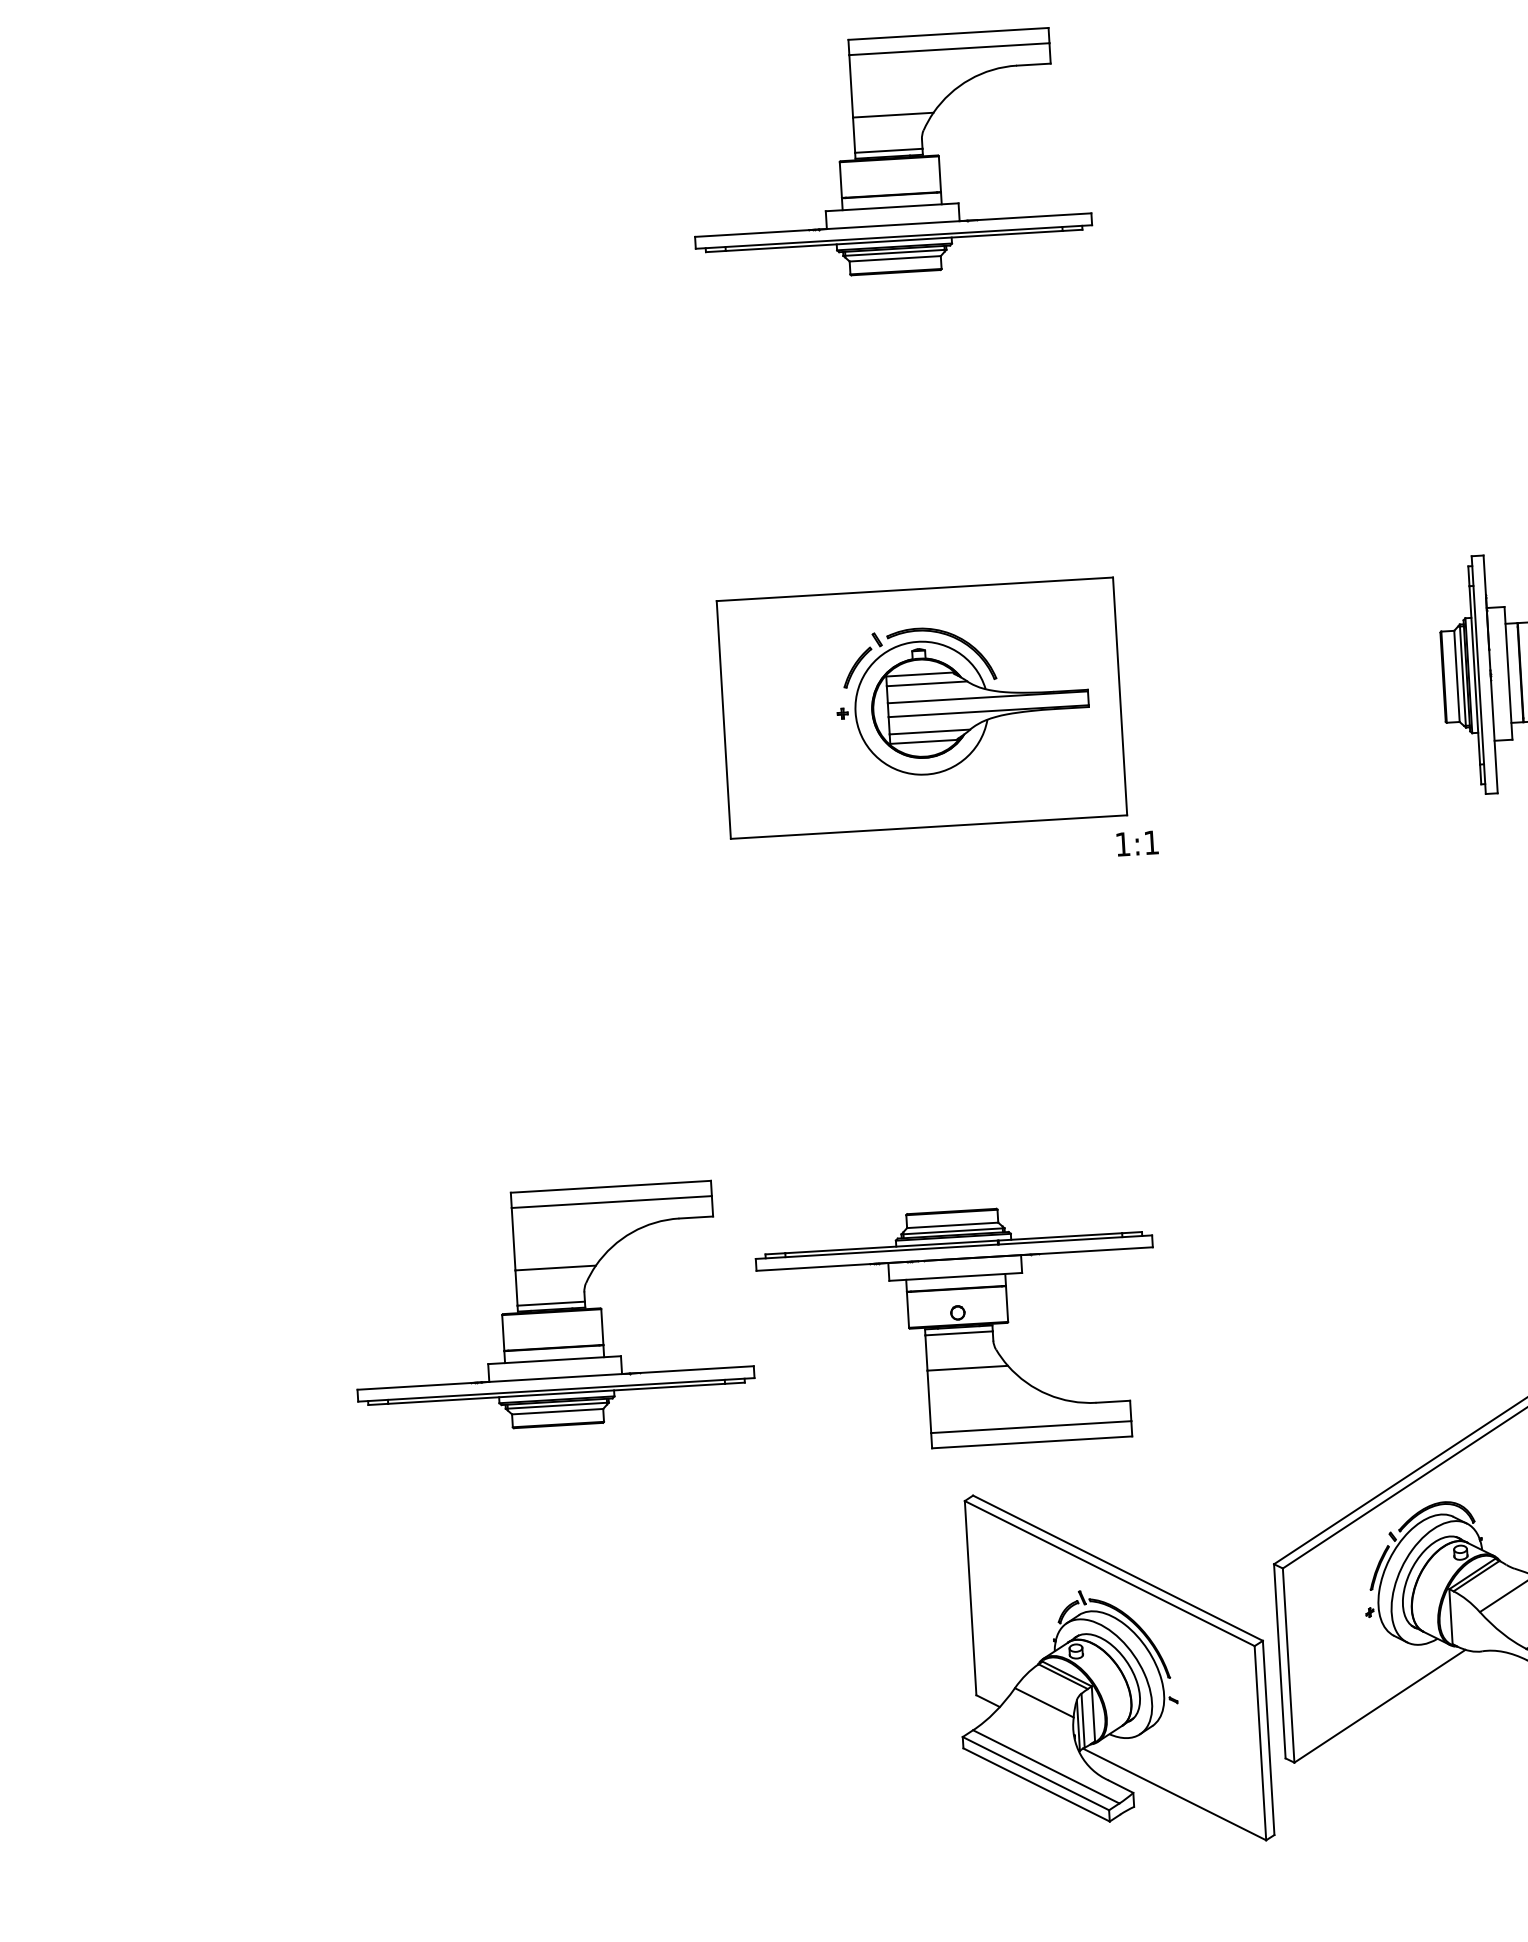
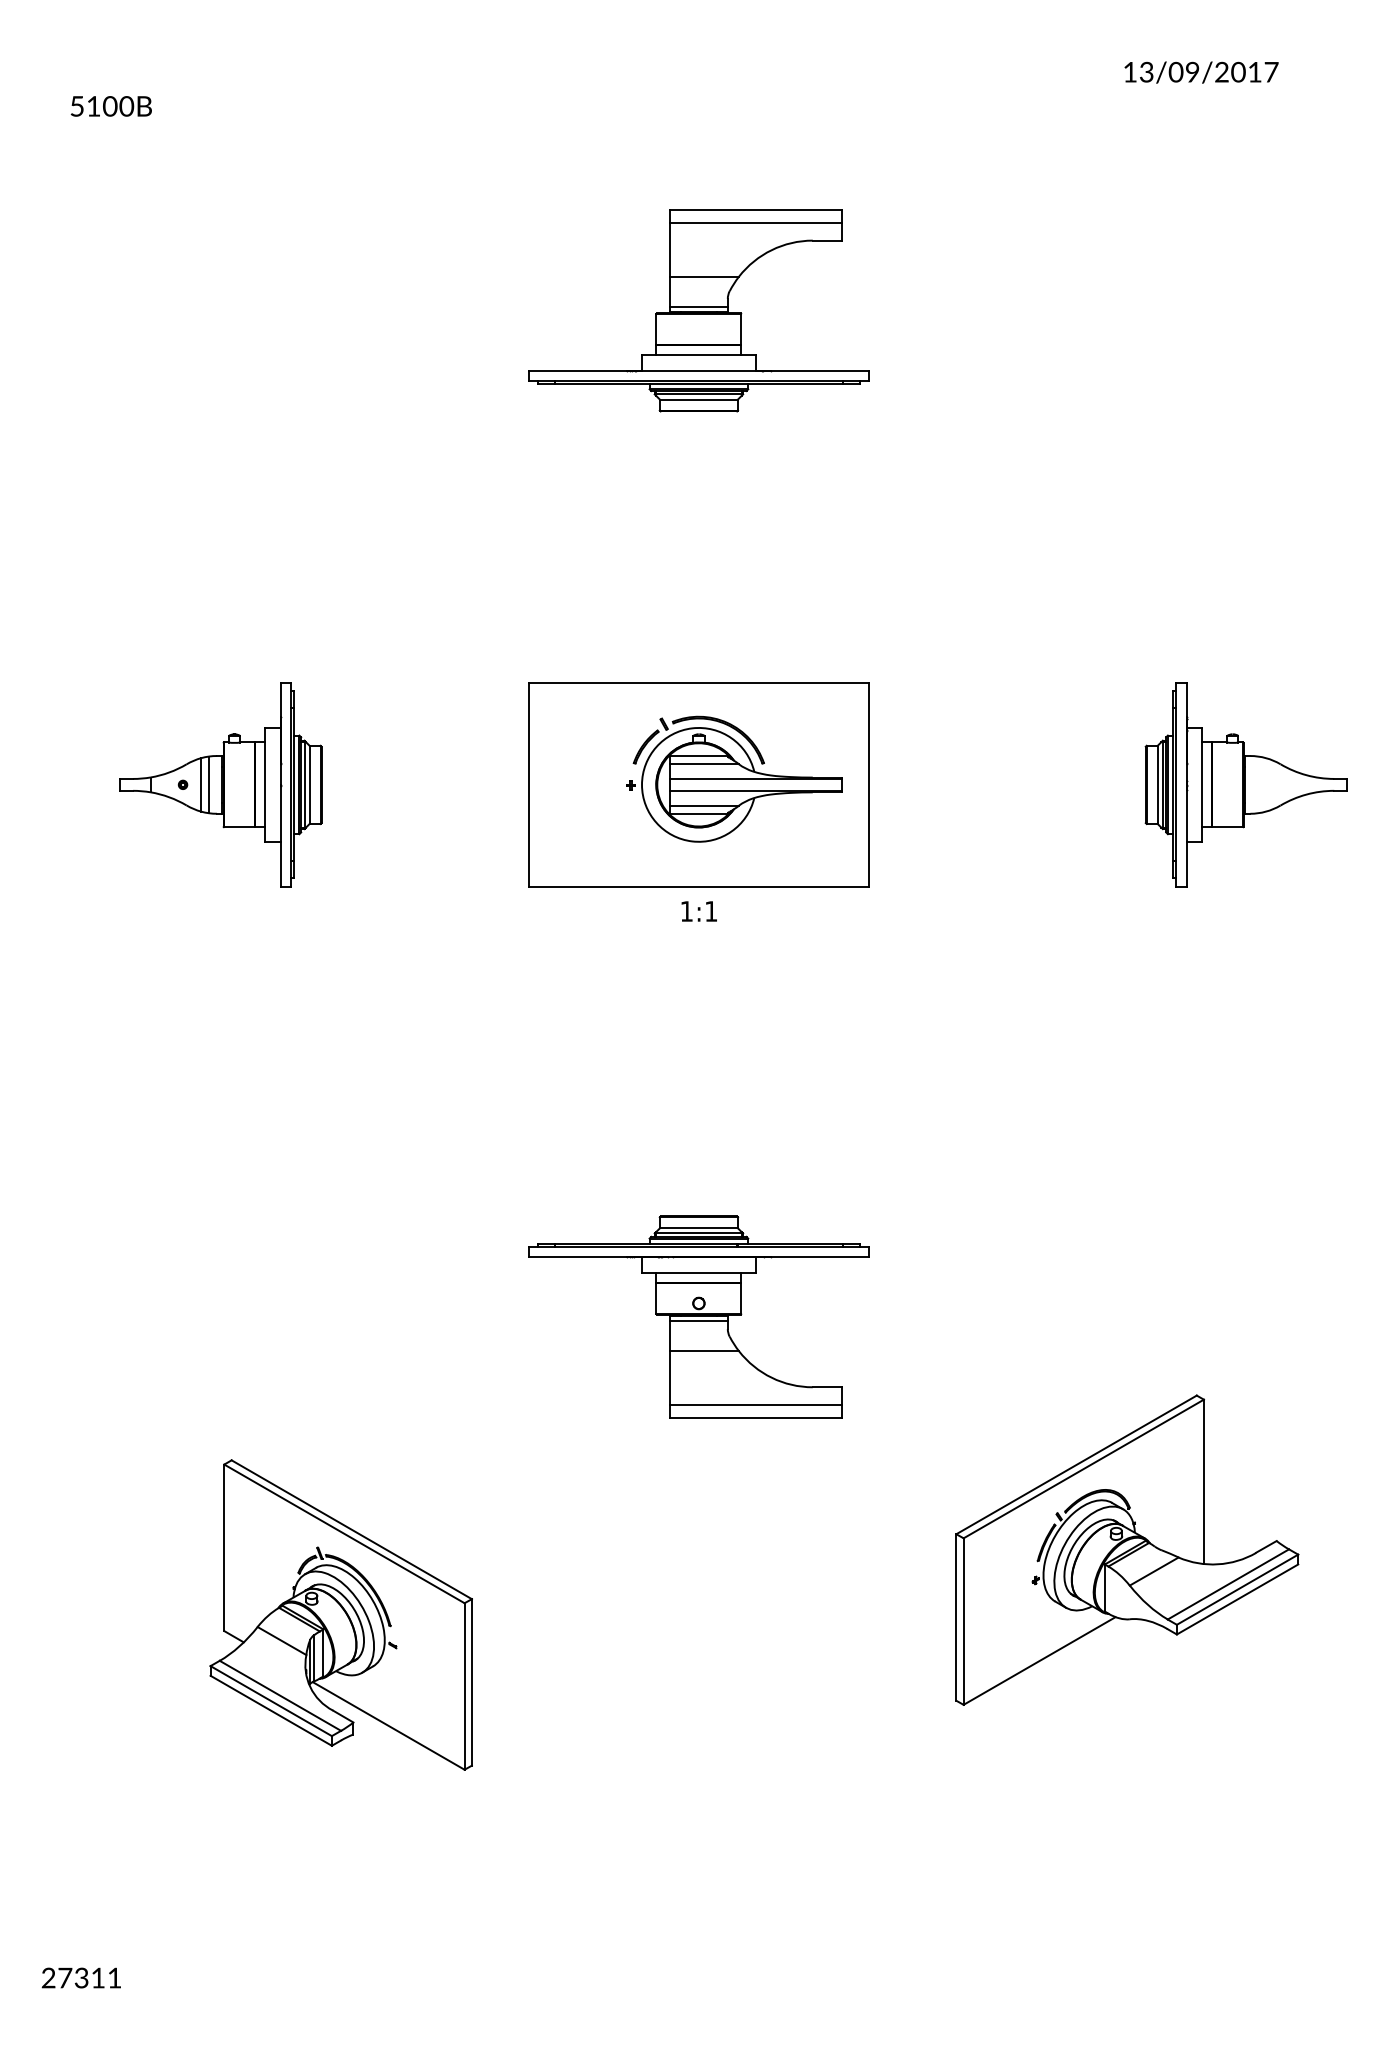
part: (364, 740) -> (220, 784), added
text: (1136, 843) -> (698, 911), moved
part: (551, 1307) -> (351, 1278), removed
part: (1110, 1667) -> (340, 1614), moved

